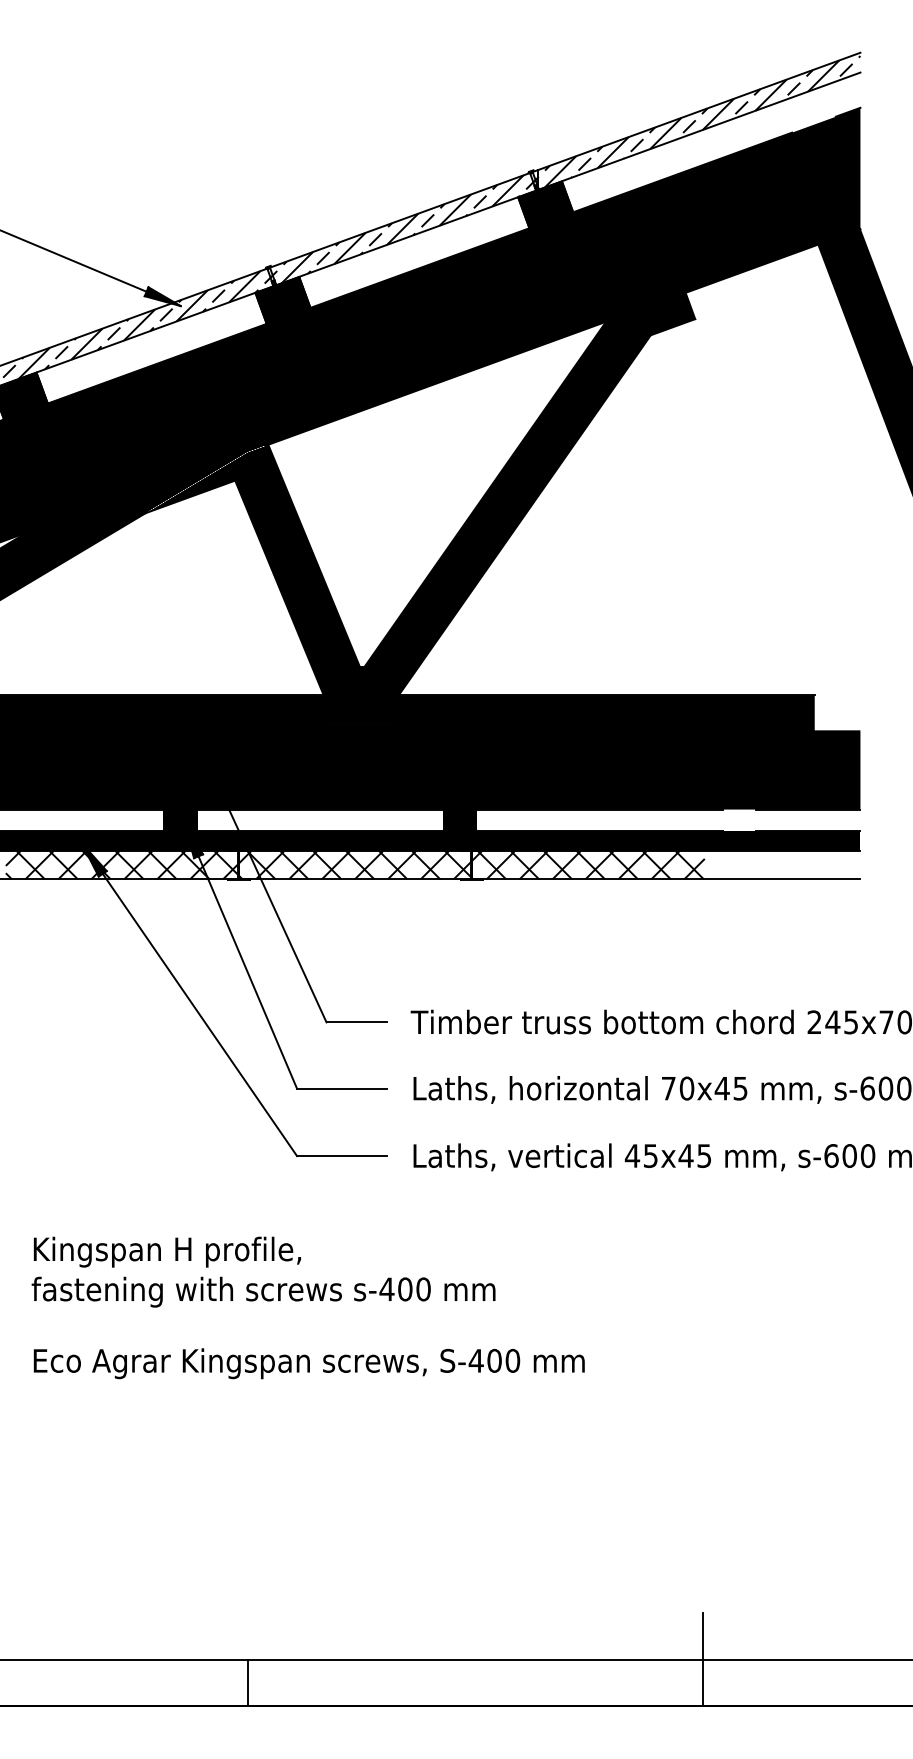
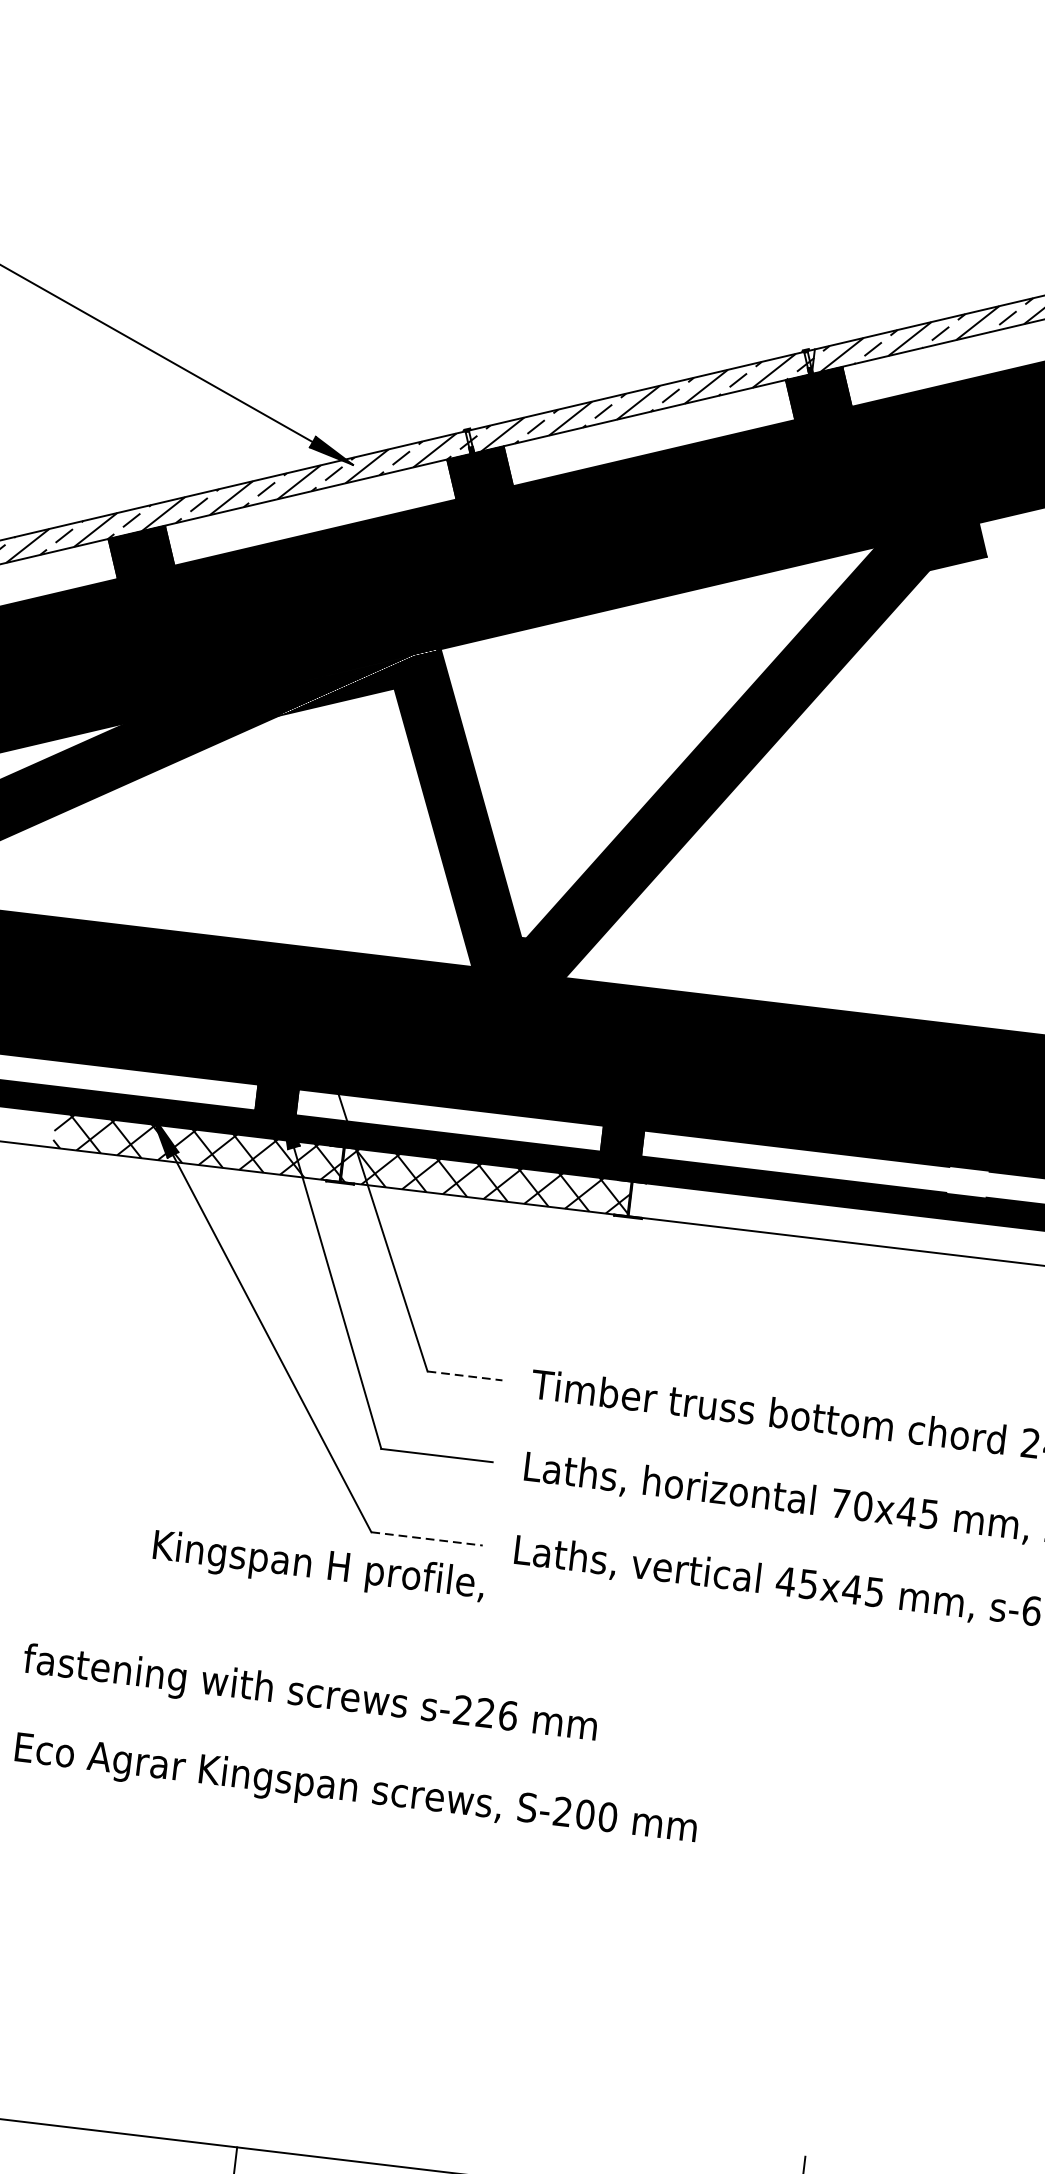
hatch: (587, 865) -> (773, 1216), removed
line: (357, 1022) -> (465, 1376), solid -> dashed
line: (342, 1156) -> (427, 1539), solid -> dashed
text: (166, 1251) -> (317, 1566), moved
text: (404, 1289) -> (484, 1713), s-400 -> s-226
text: (475, 1360) -> (561, 1811), S-400 -> S-200

